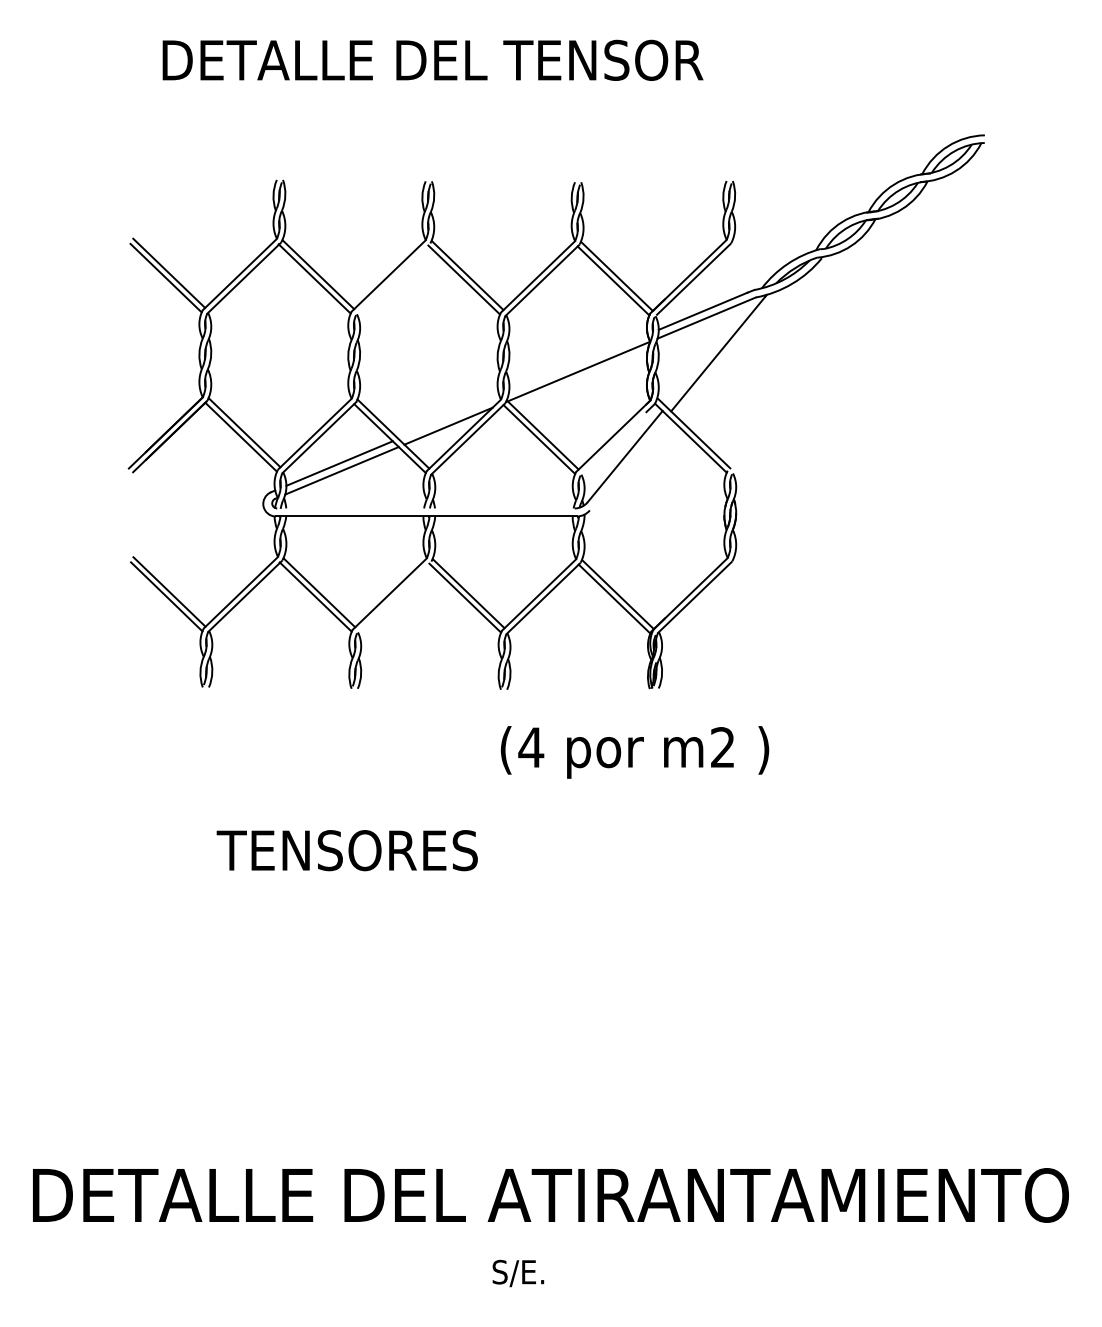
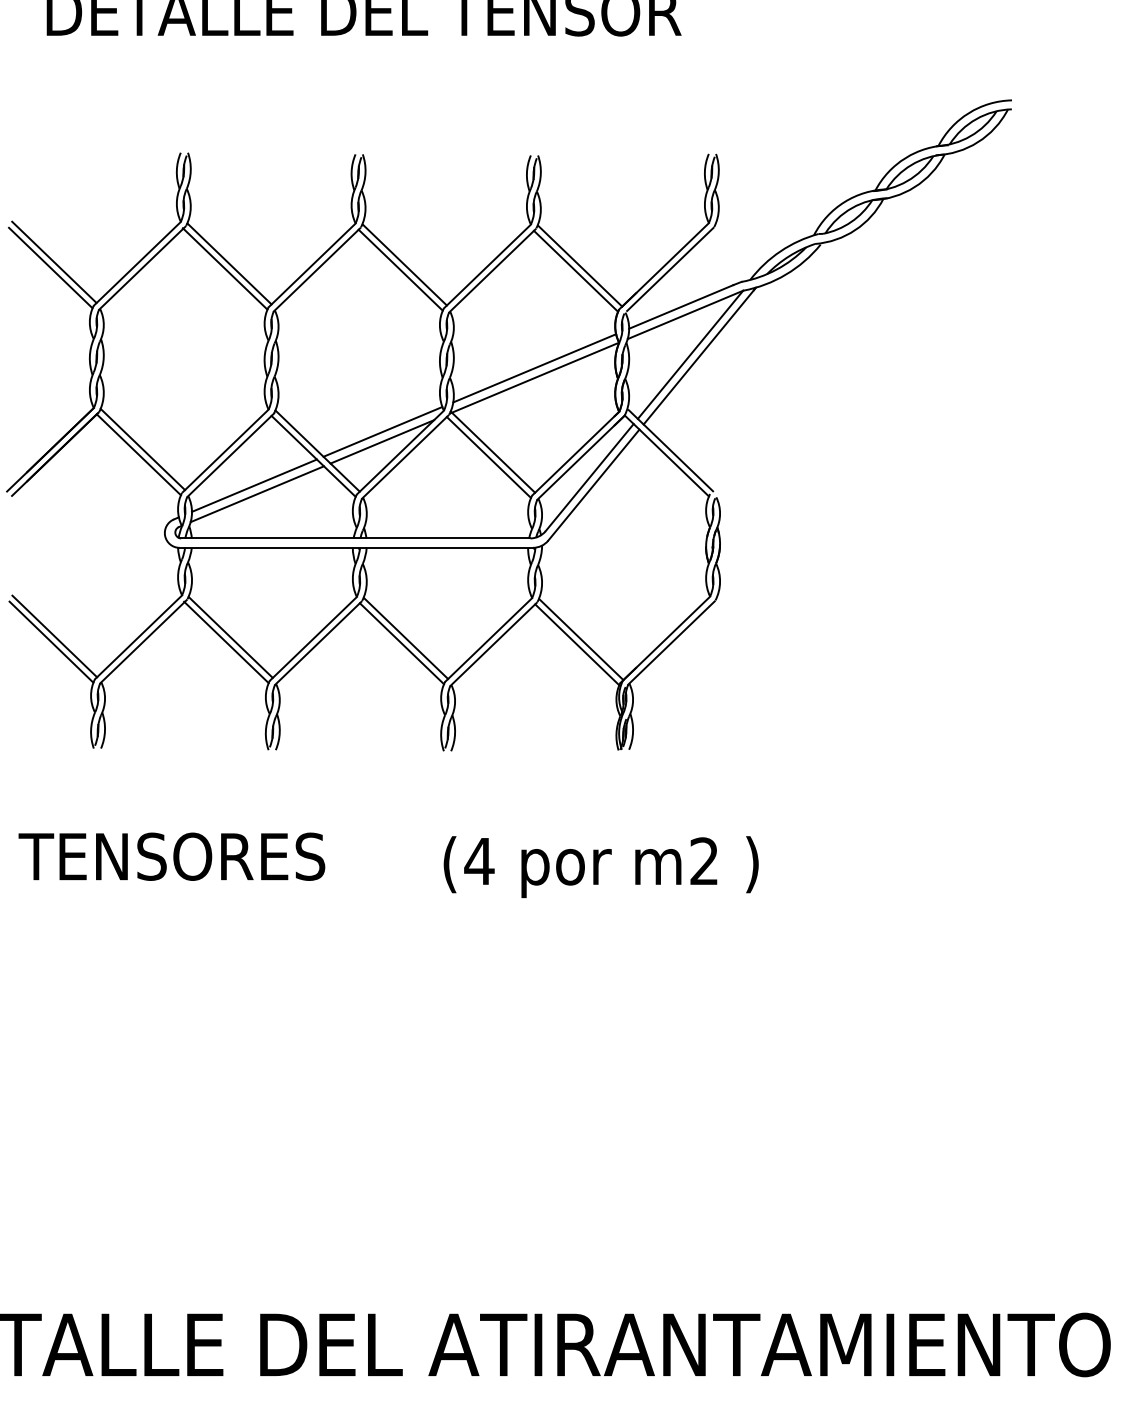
line: (392, 279) -> (316, 269), added
line: (710, 351) -> (689, 354), added
line: (578, 363) -> (534, 368), added
line: (448, 417) -> (382, 431), added
line: (617, 439) -> (580, 457), added
line: (628, 462) -> (593, 484), added
line: (425, 508) -> (355, 538), added
line: (393, 597) -> (317, 642), added
text: (634, 752) -> (600, 867), moved
text: (346, 850) -> (170, 856), moved

